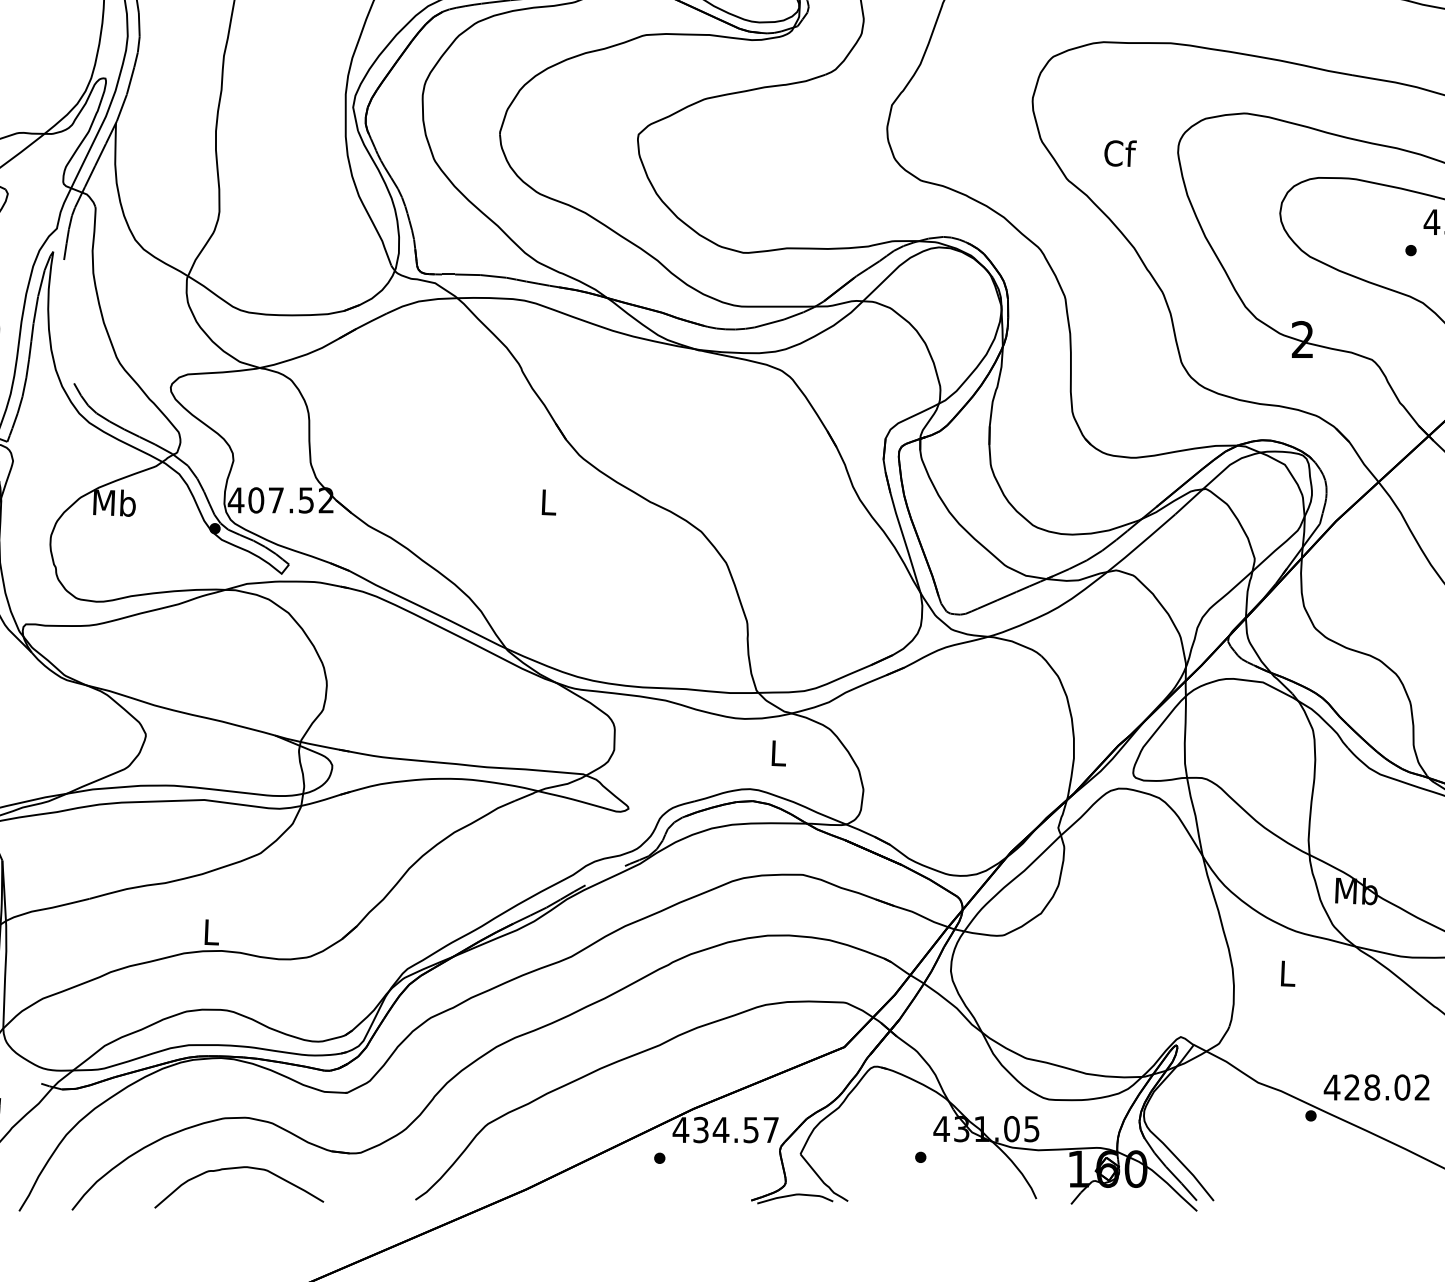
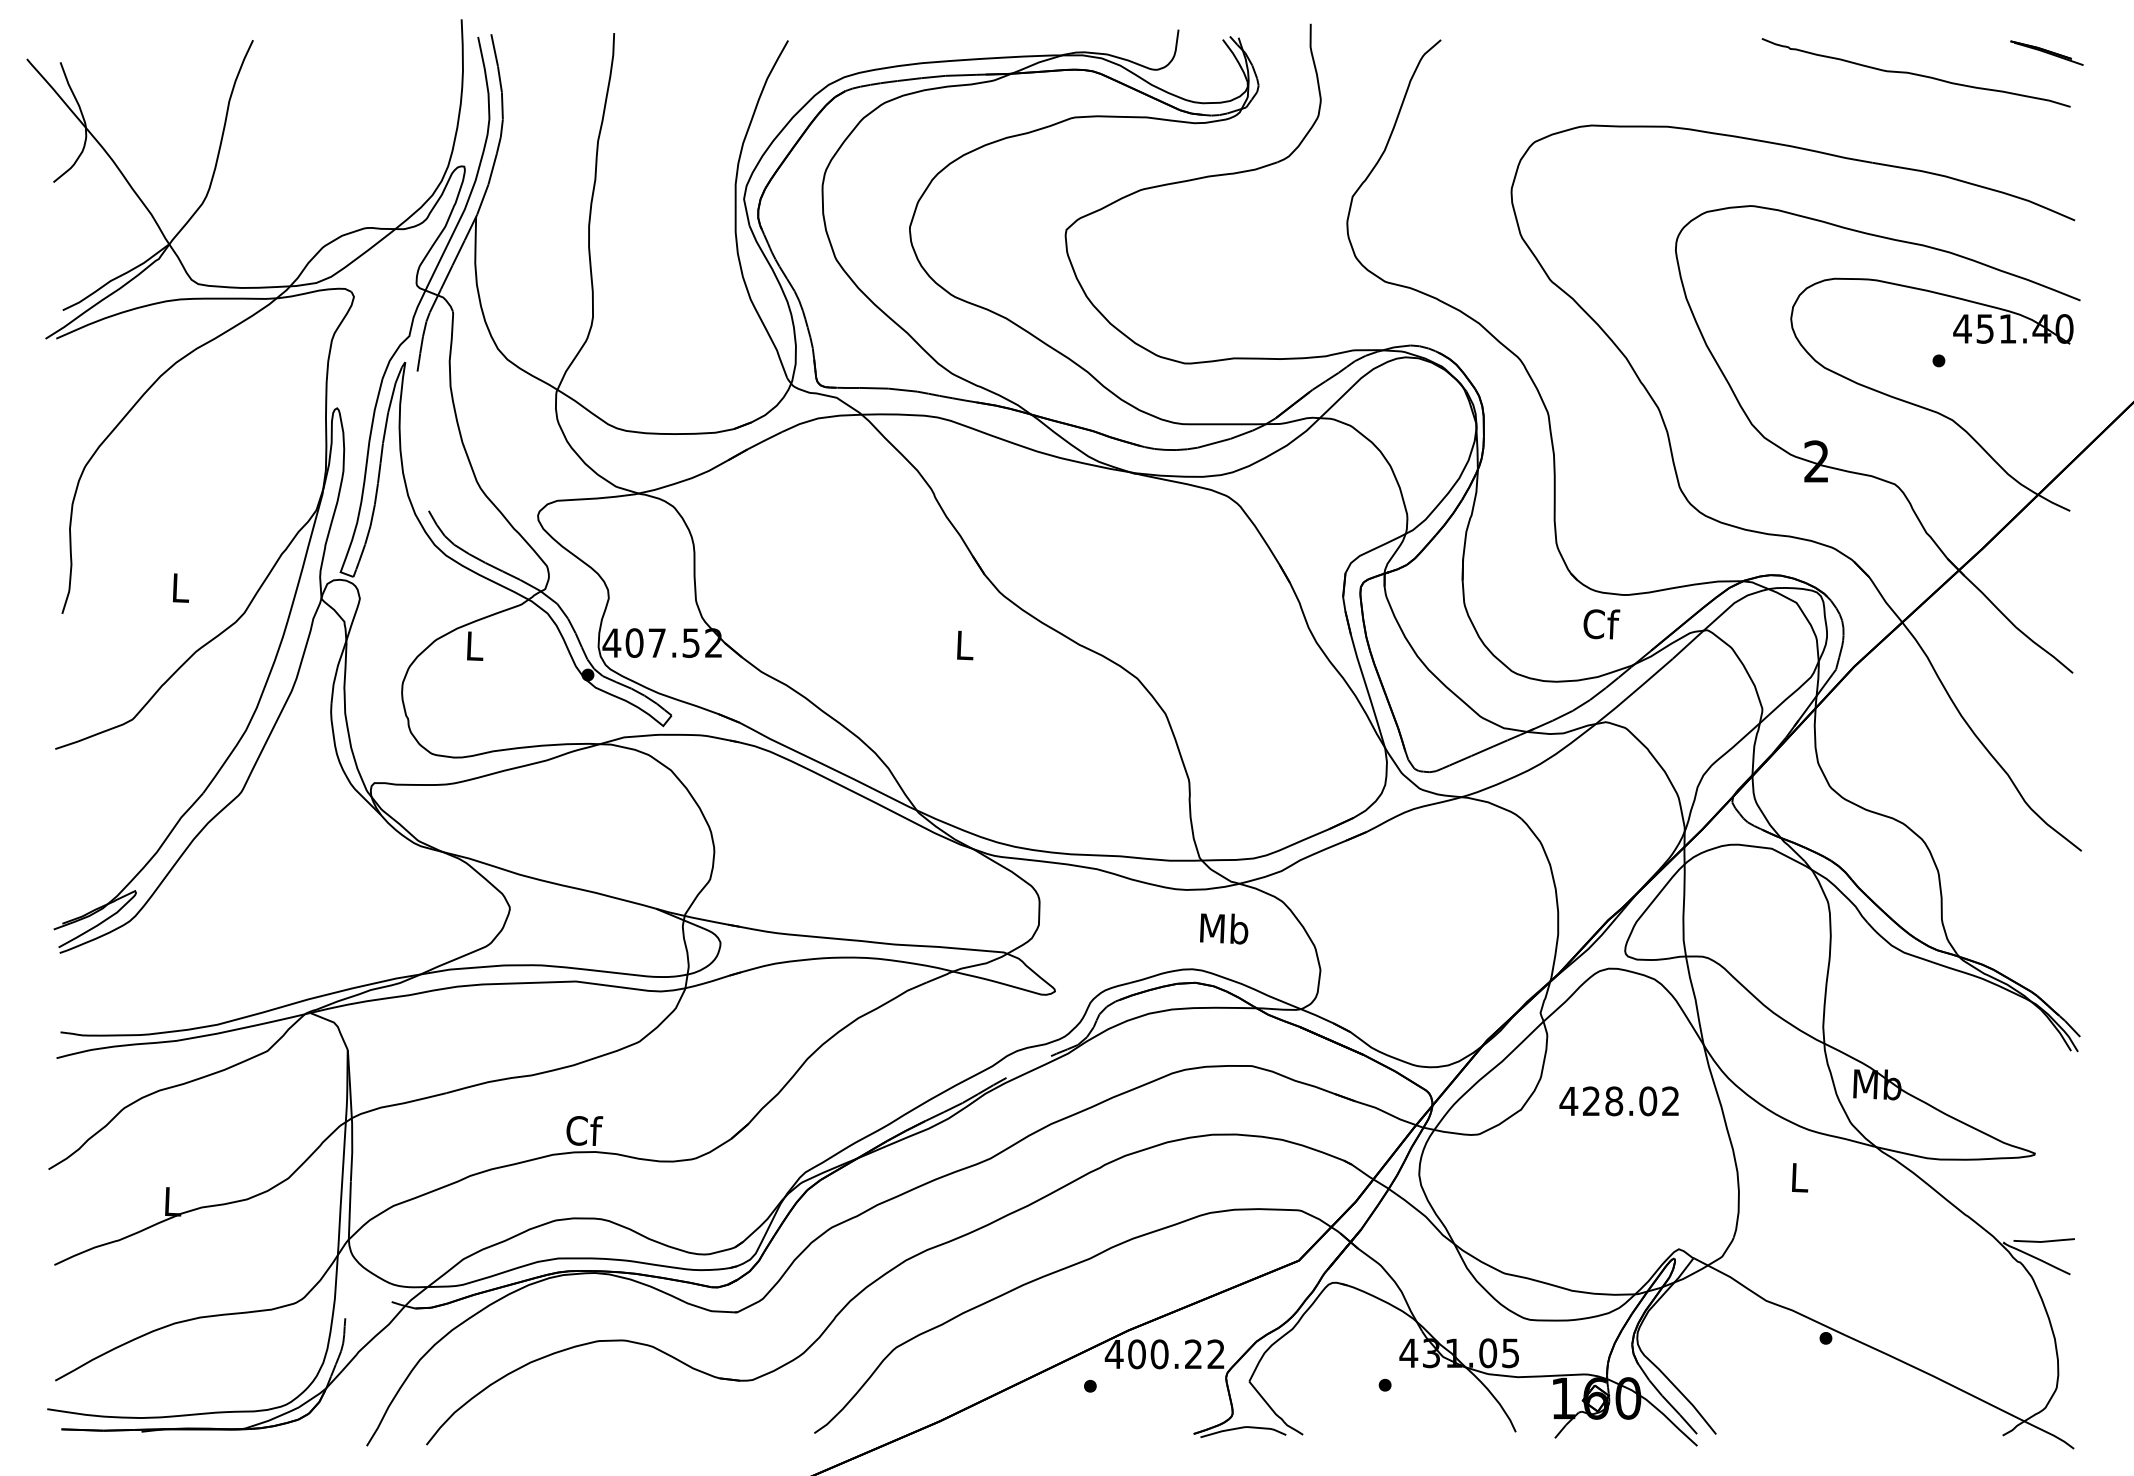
text: (1120, 153) -> (1601, 624), moved
text: (114, 502) -> (474, 645), Mb -> L
text: (778, 753) -> (1224, 928), L -> Mb
text: (211, 931) -> (584, 1130), L -> Cf
text: (1376, 1087) -> (1618, 1101), moved
text: (736, 1130) -> (1176, 1354), 434.57 -> 400.22
curve: (234, 1169) -> (610, 1398), removed

